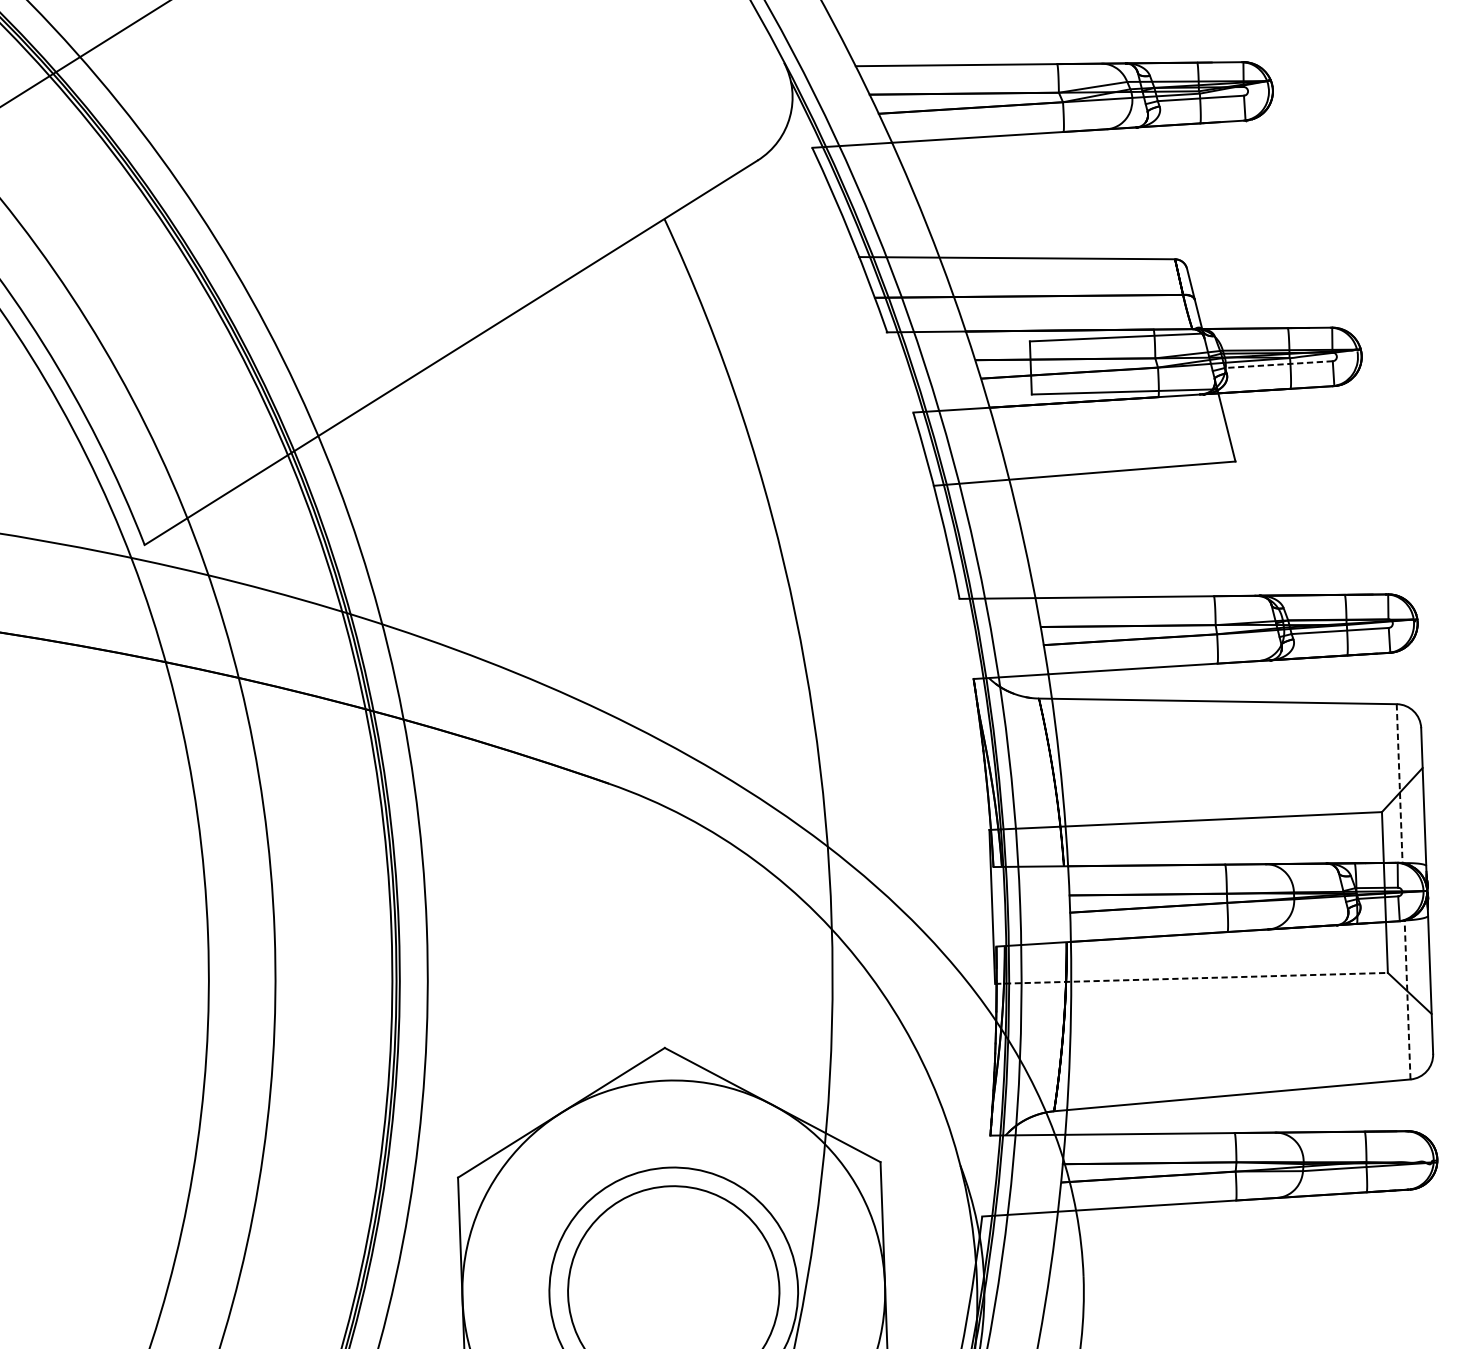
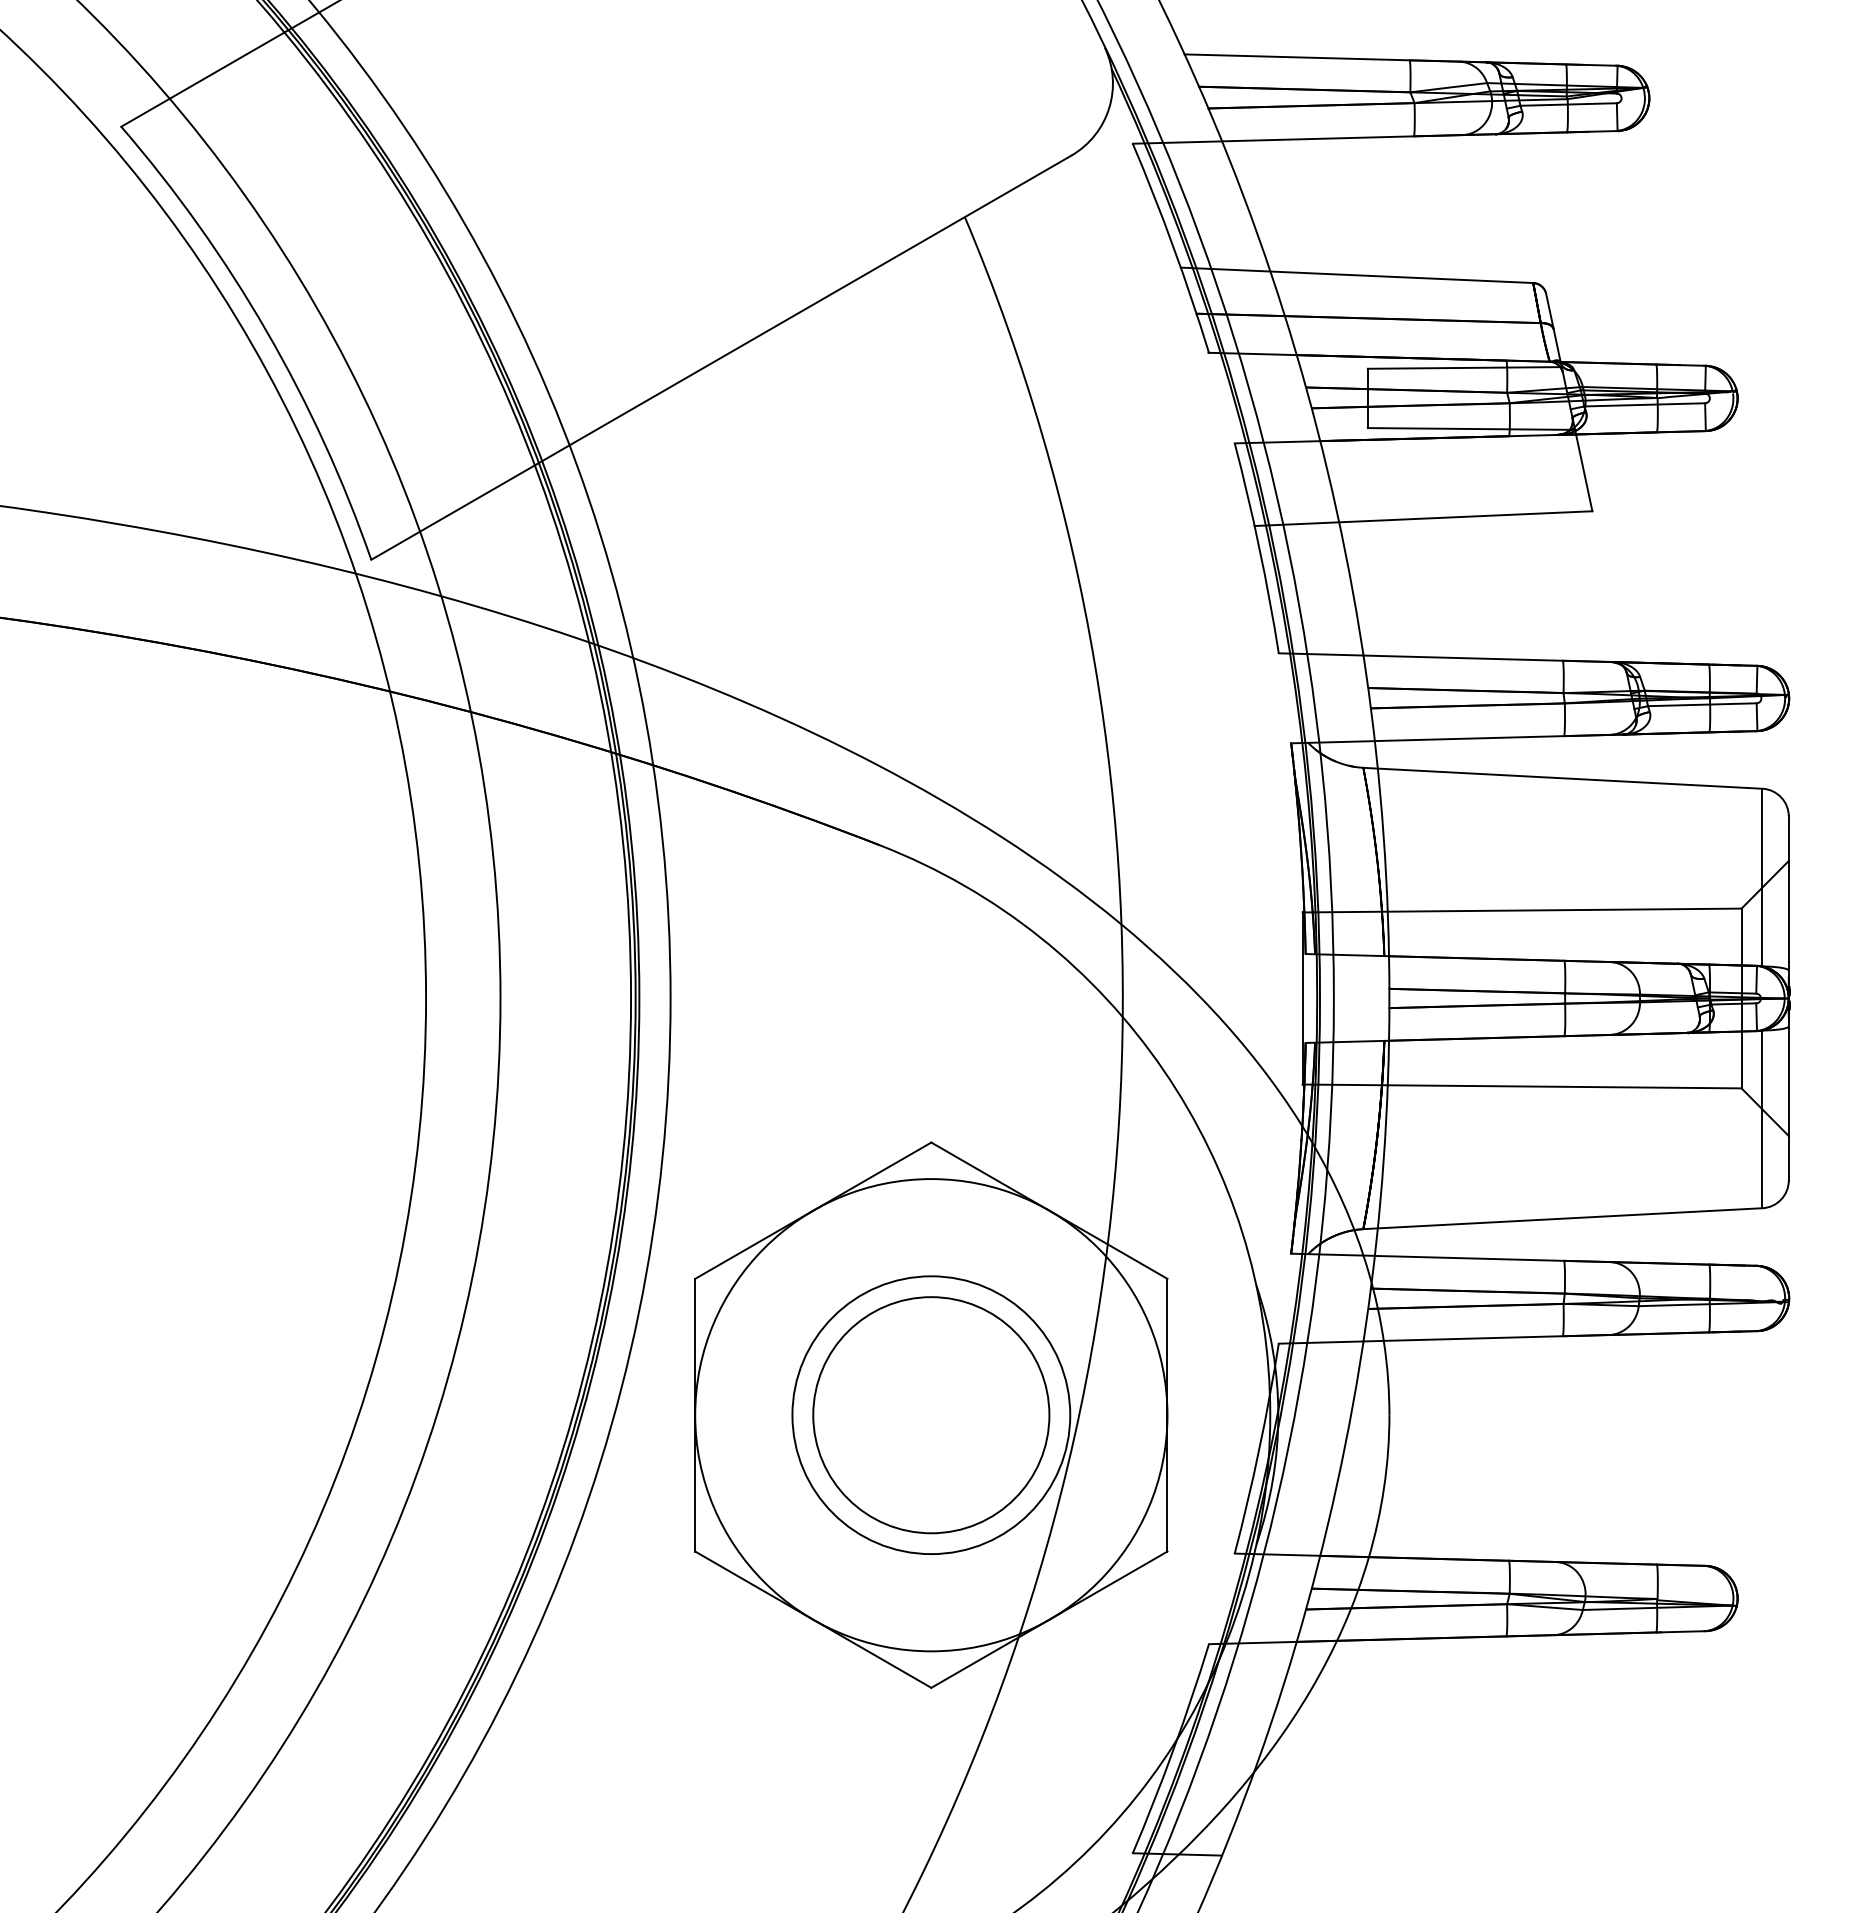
line: (1278, 364) -> (1644, 404), dashed -> solid
line: (1399, 783) -> (1762, 877), dashed -> solid
line: (1191, 978) -> (1522, 1086), dashed -> solid
line: (1407, 1000) -> (1762, 1119), dashed -> solid

